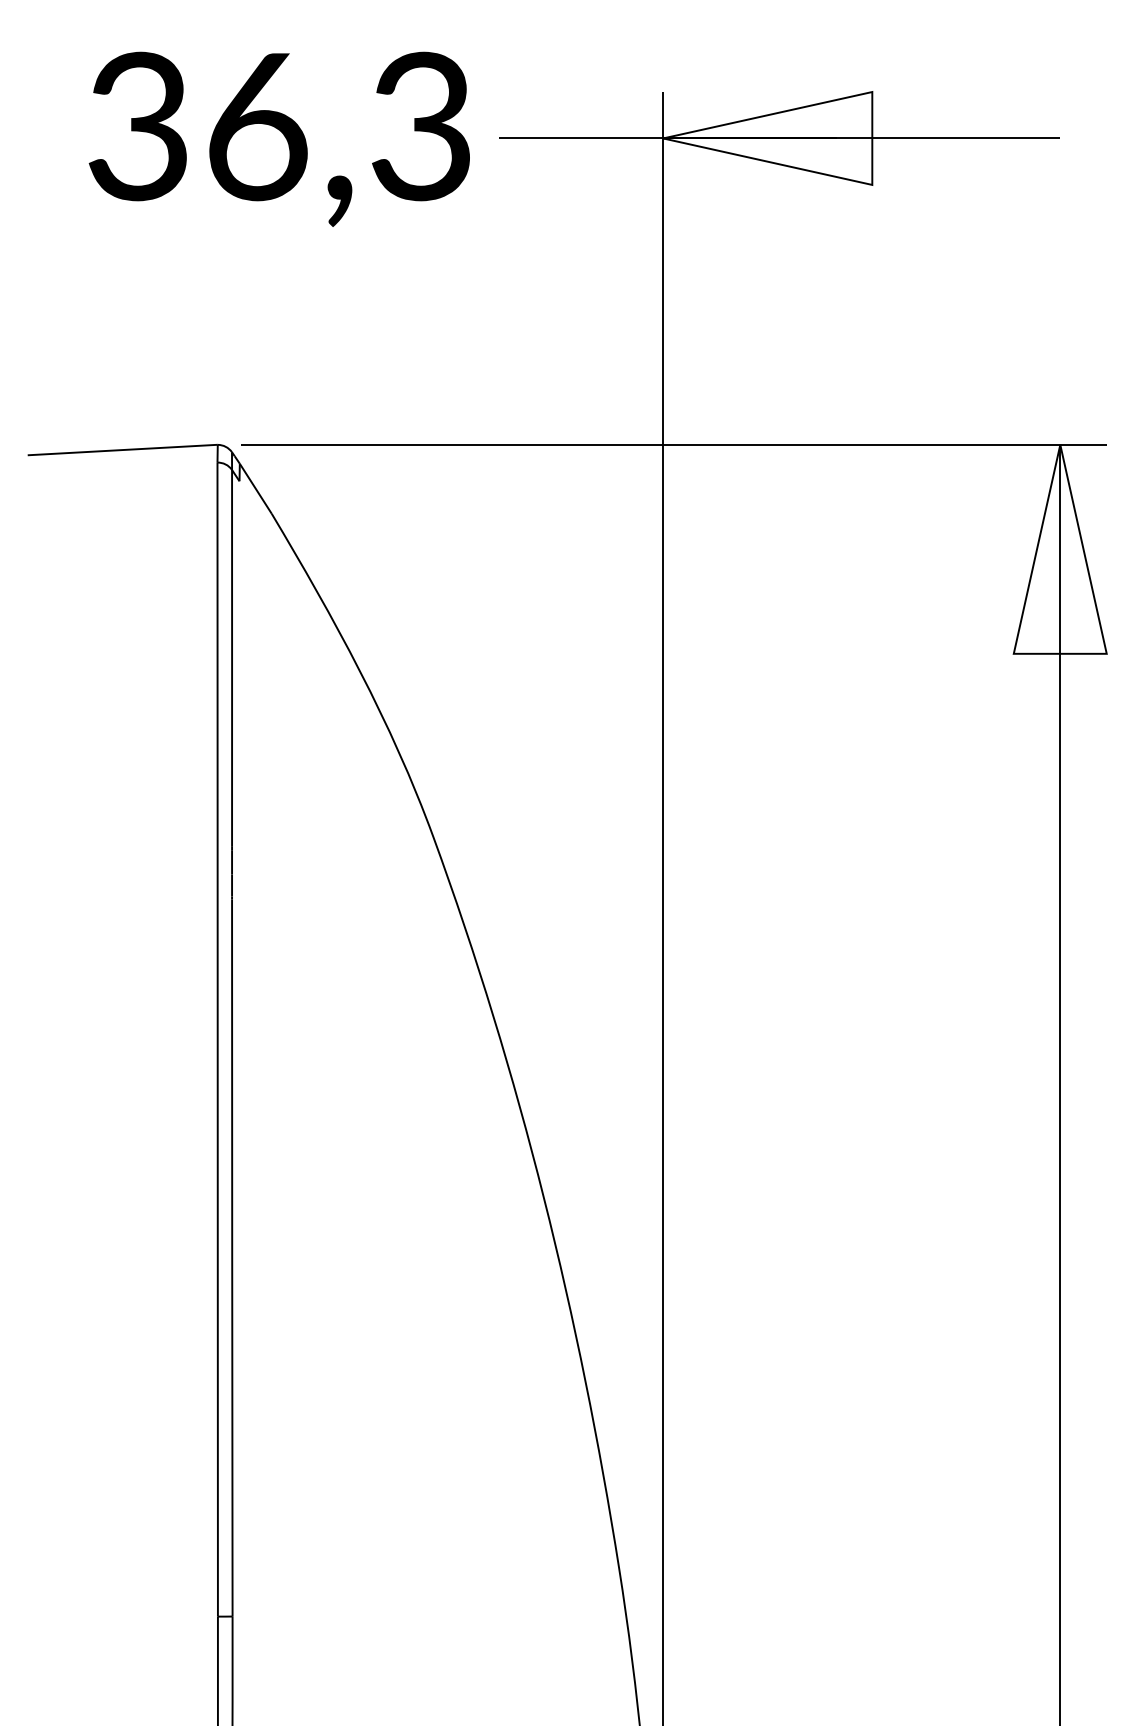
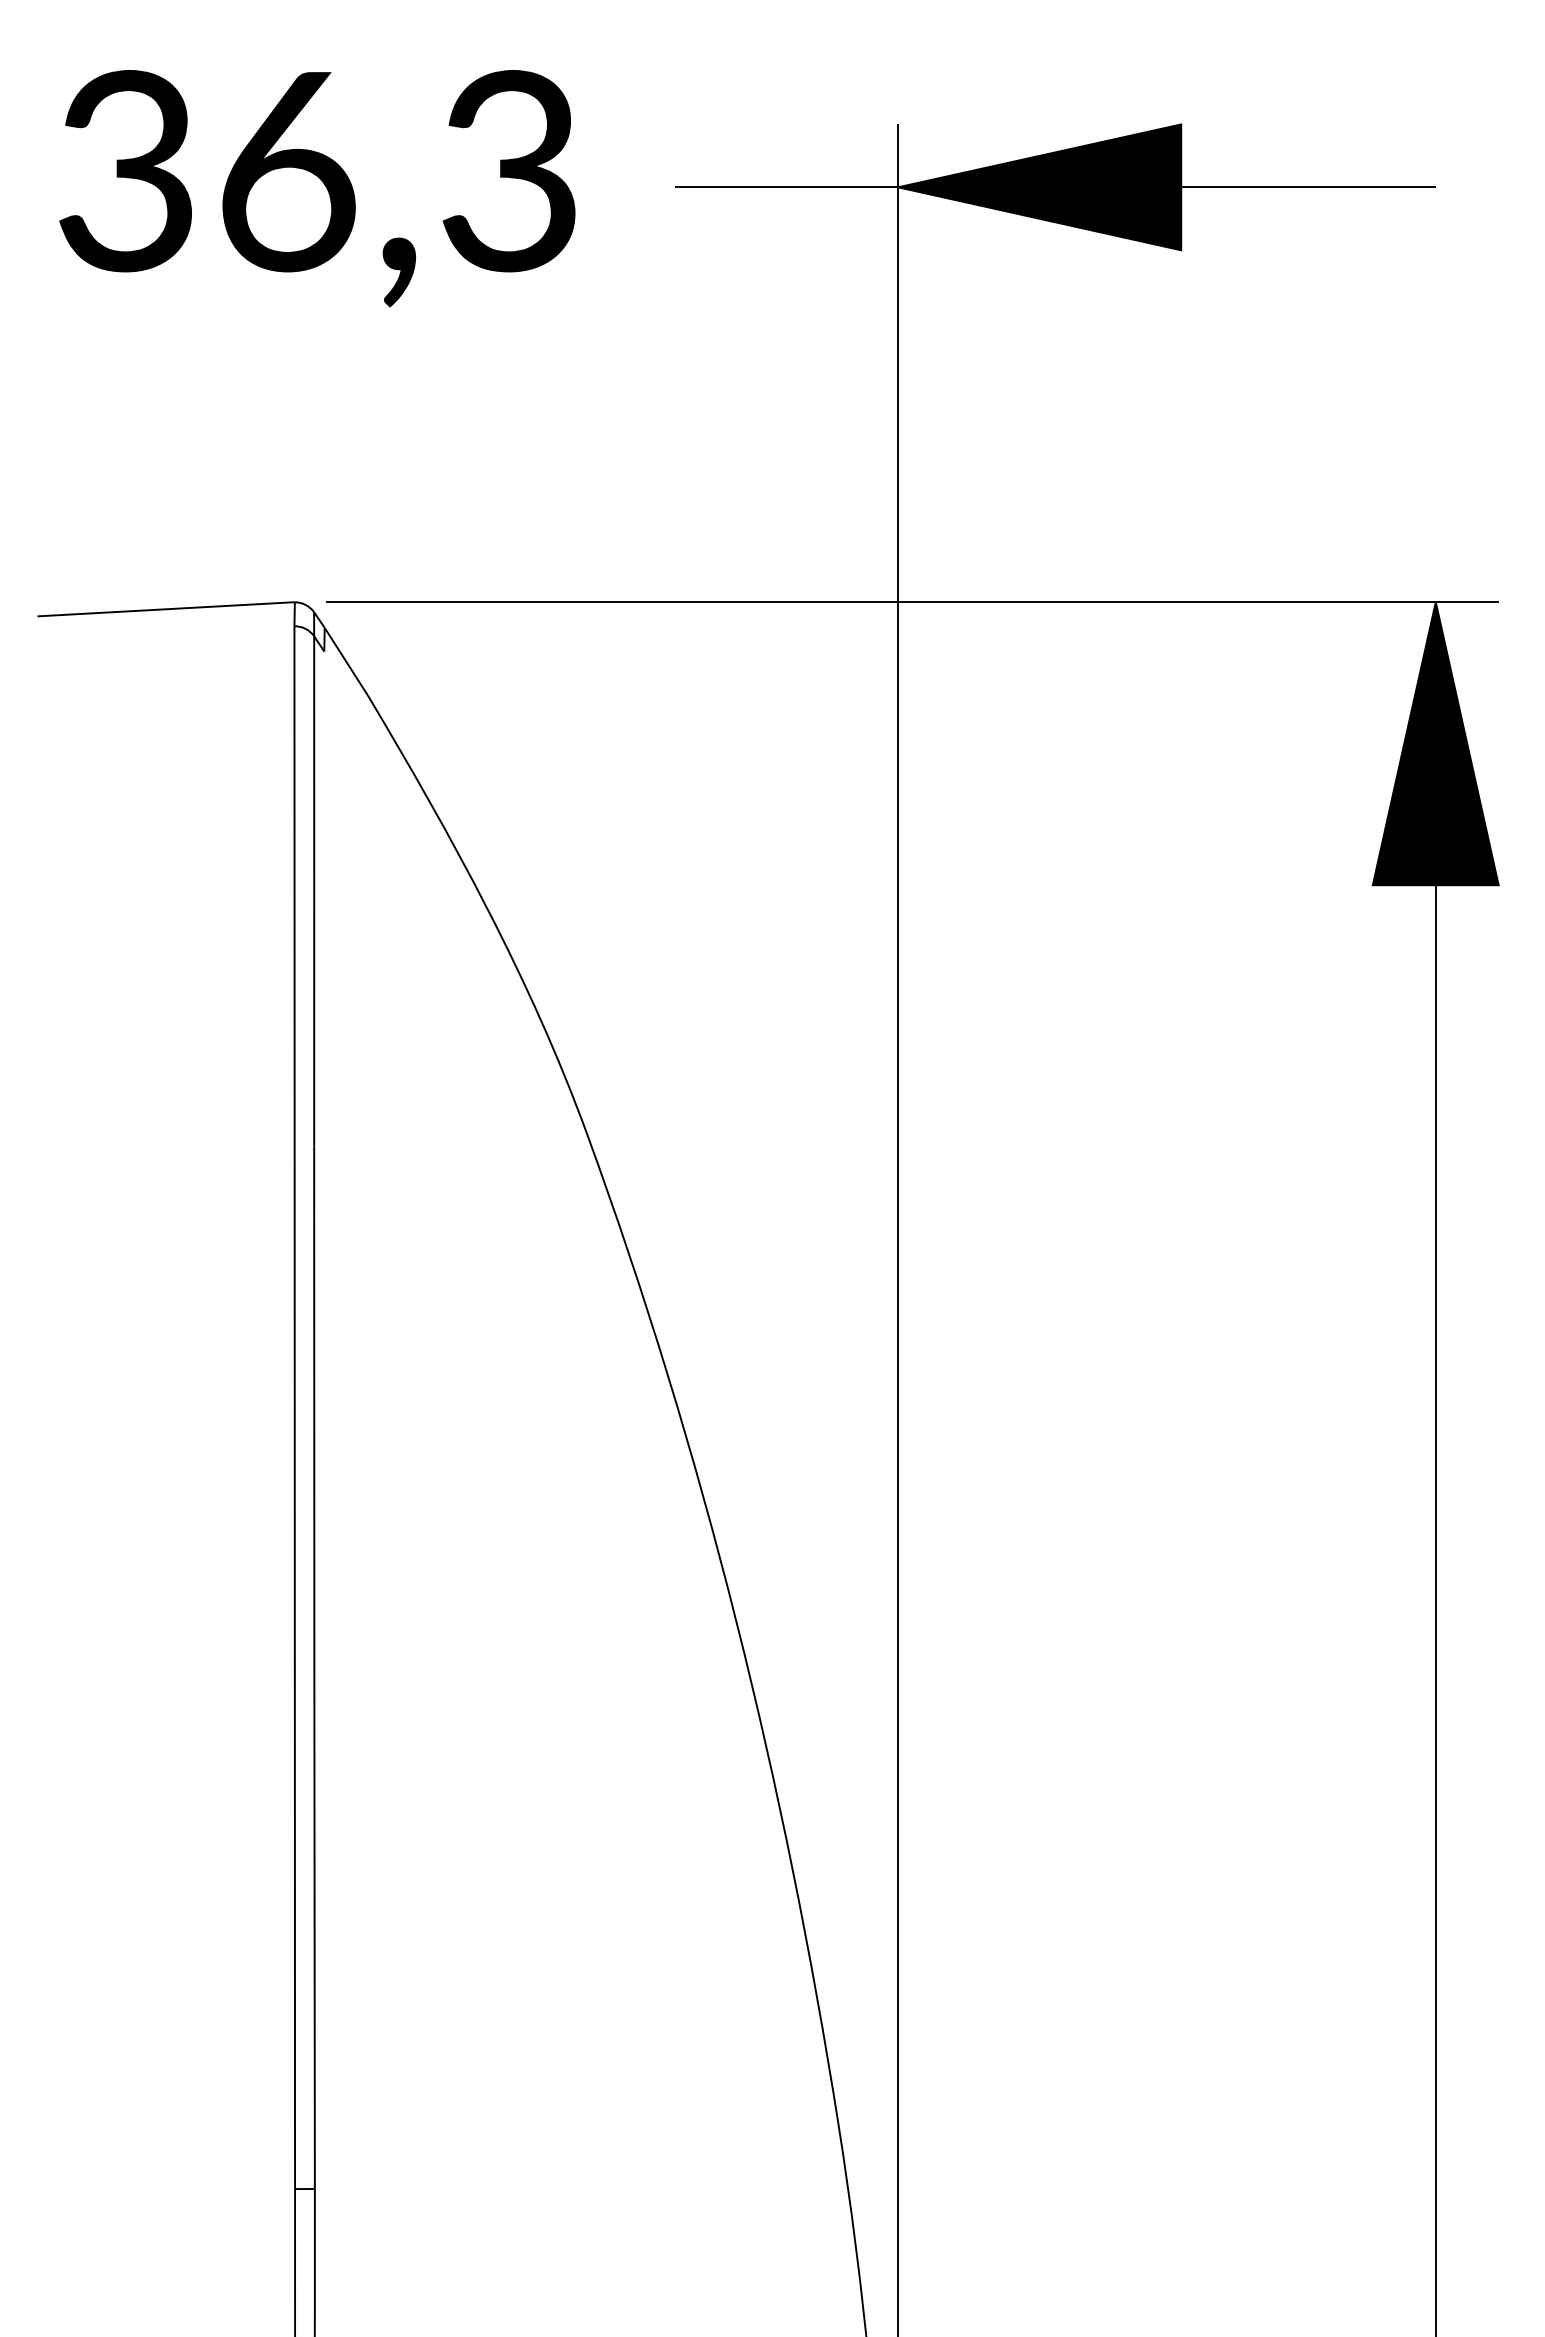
text: (278, 138) -> (316, 187), moved
fill: (767, 138) -> (1039, 187), added
fill: (1059, 548) -> (1434, 742), added

